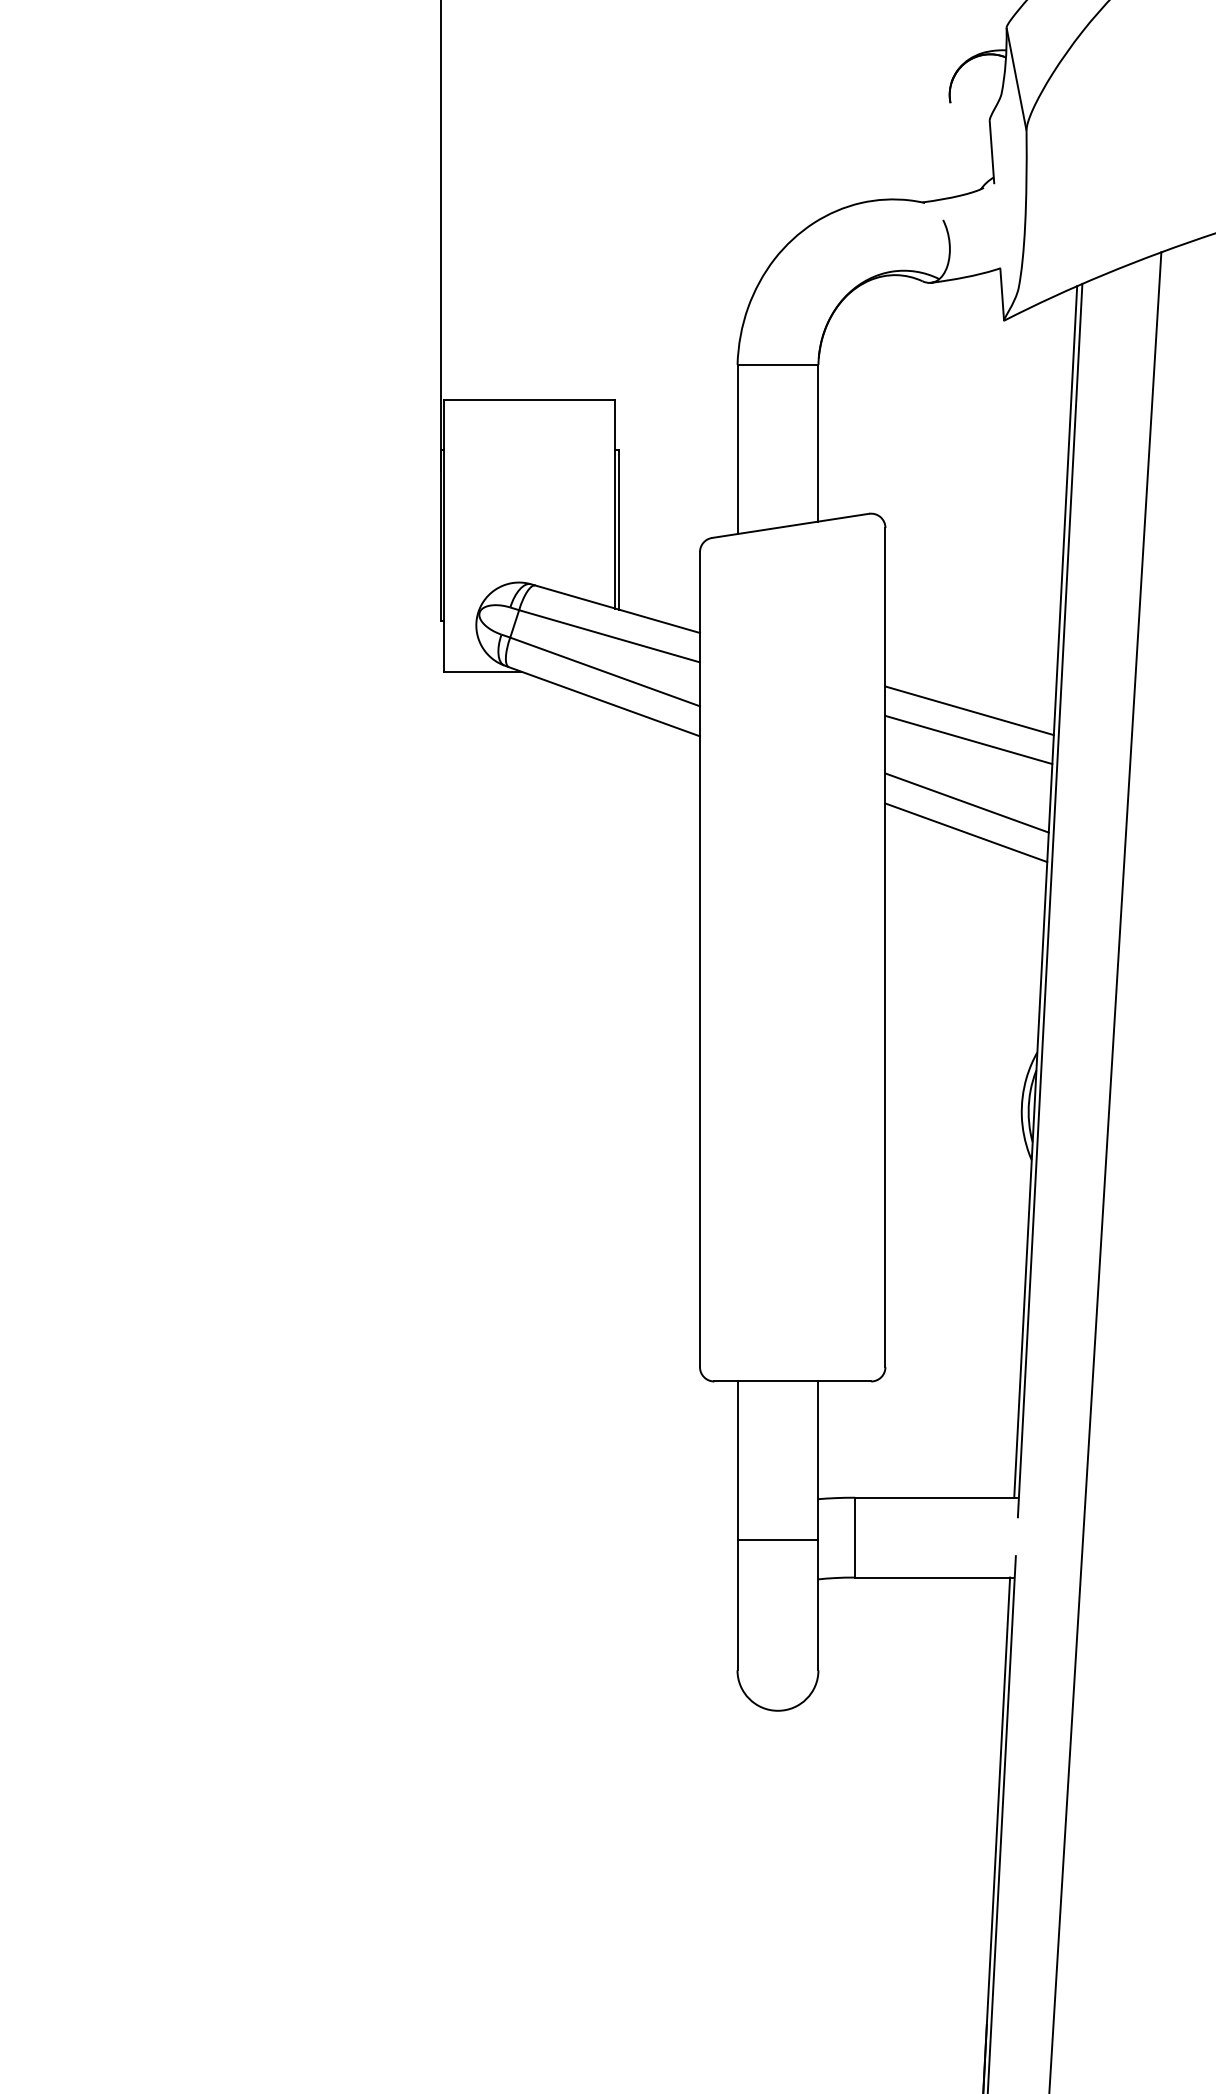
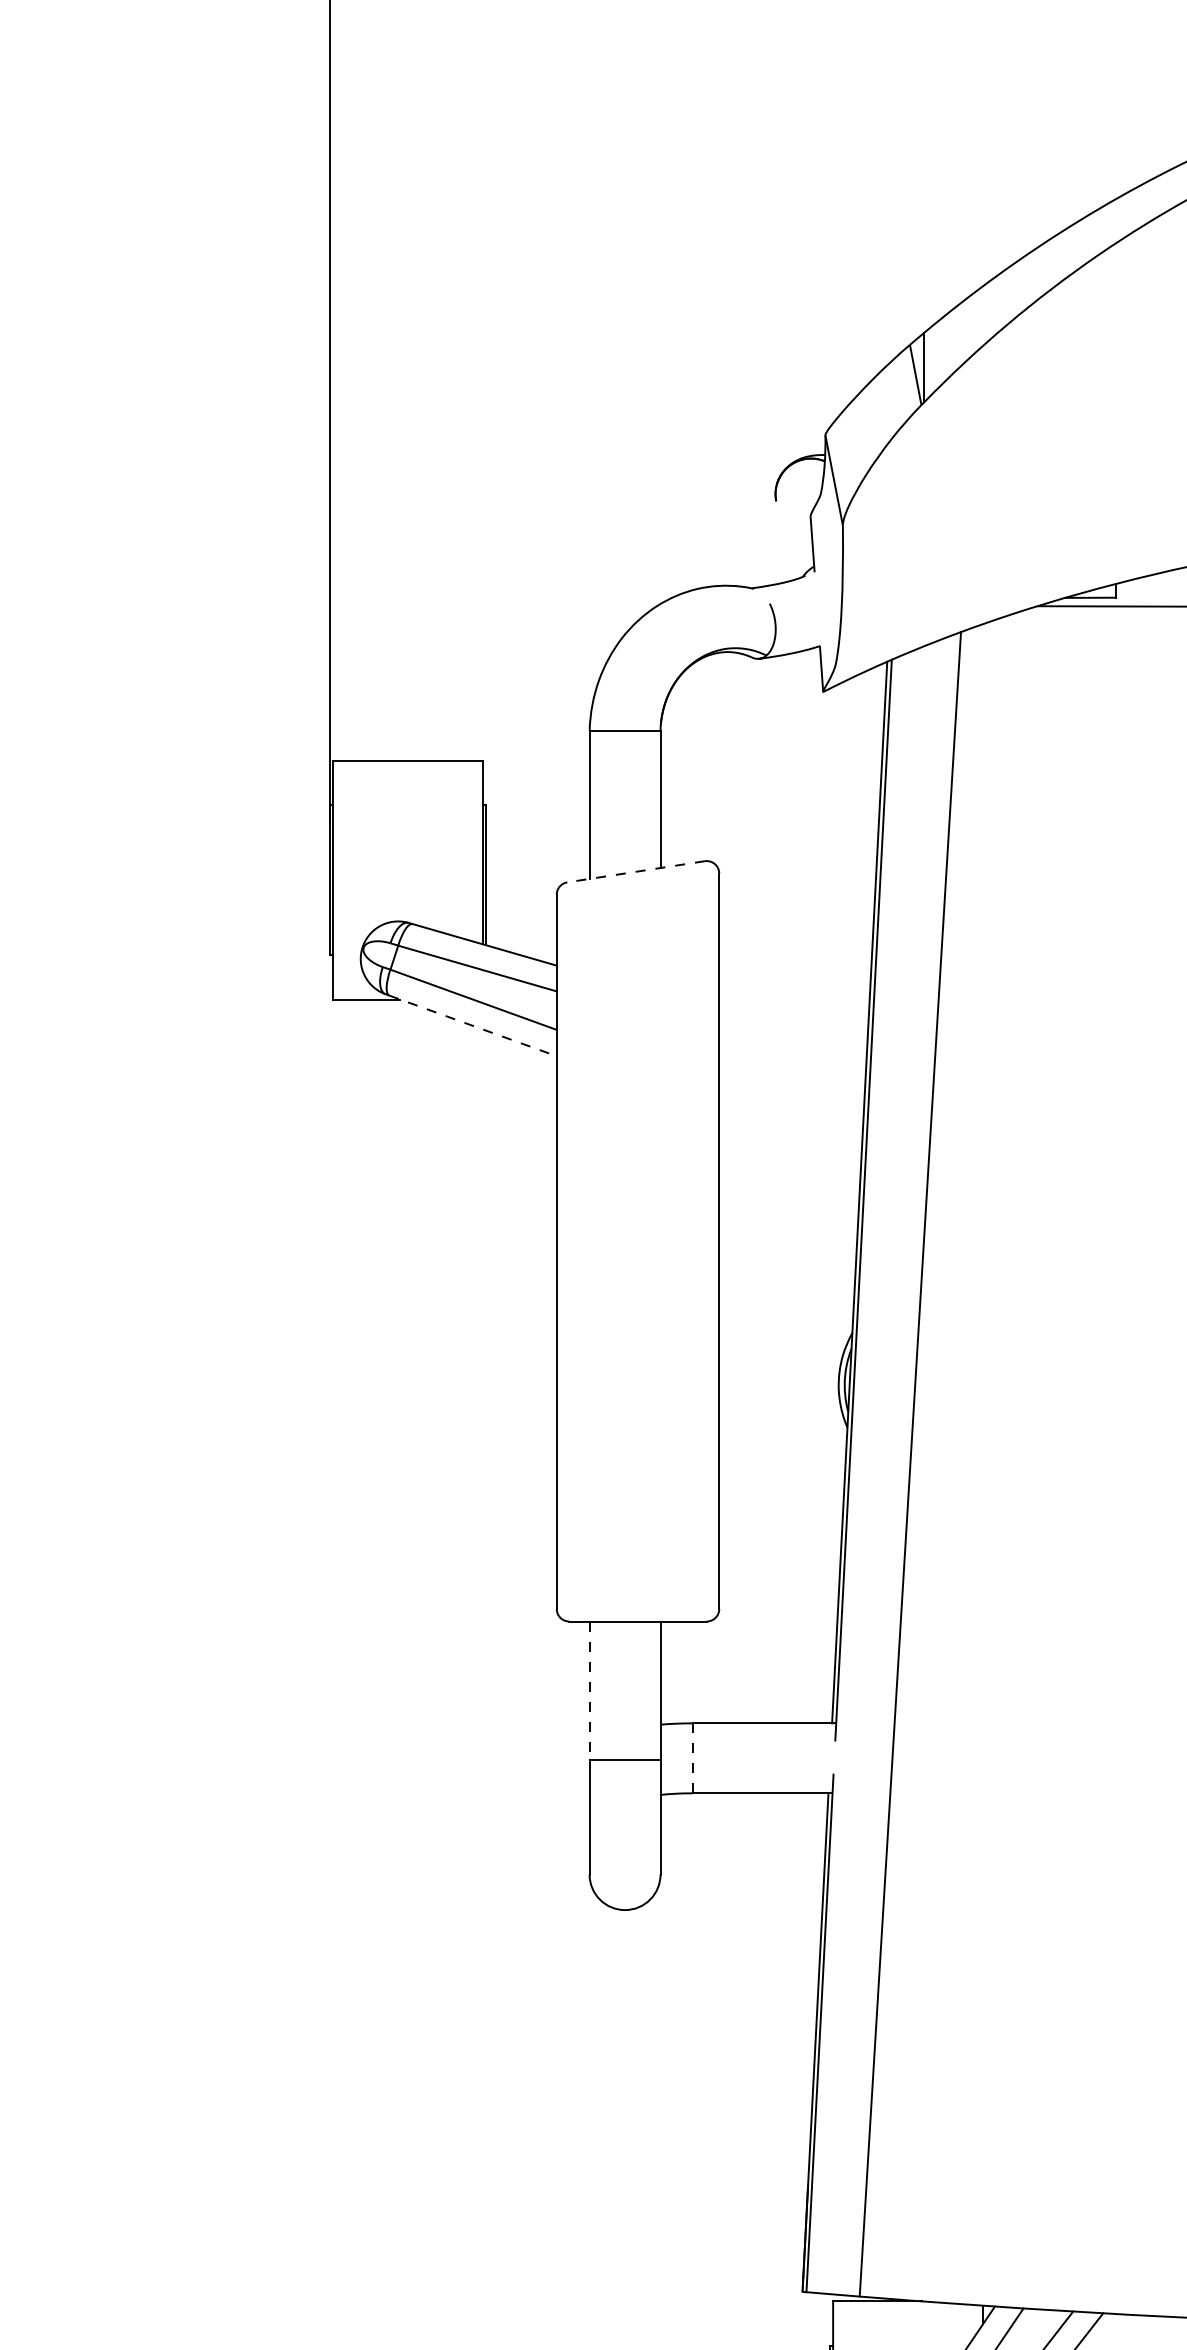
line: (791, 525) -> (636, 871), solid -> dashed
line: (604, 702) -> (473, 1026), solid -> dashed
line: (969, 710) -> (792, 1033), removed
line: (969, 740) -> (792, 1059), removed
line: (966, 802) -> (790, 1114), removed
line: (966, 832) -> (790, 1140), removed
line: (737, 1461) -> (589, 1691), solid -> dashed
line: (854, 1537) -> (692, 1758), solid -> dashed

